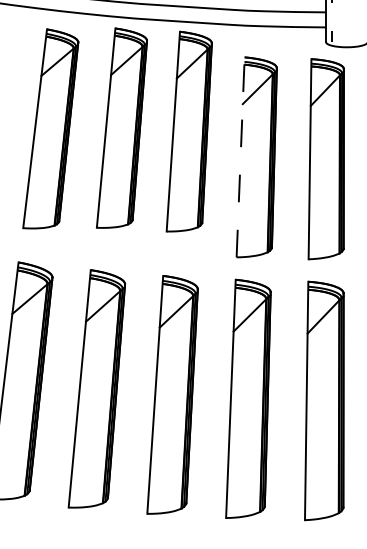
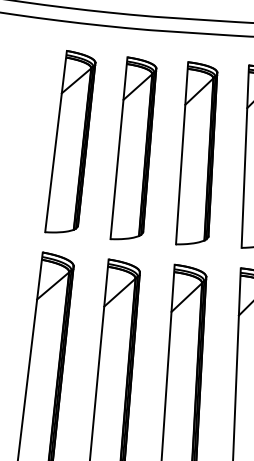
part: (121, 127) -> (133, 147), moved
part: (50, 128) -> (70, 141), moved
part: (188, 131) -> (195, 153), moved
line: (240, 156) -> (245, 155), dashed -> solid

